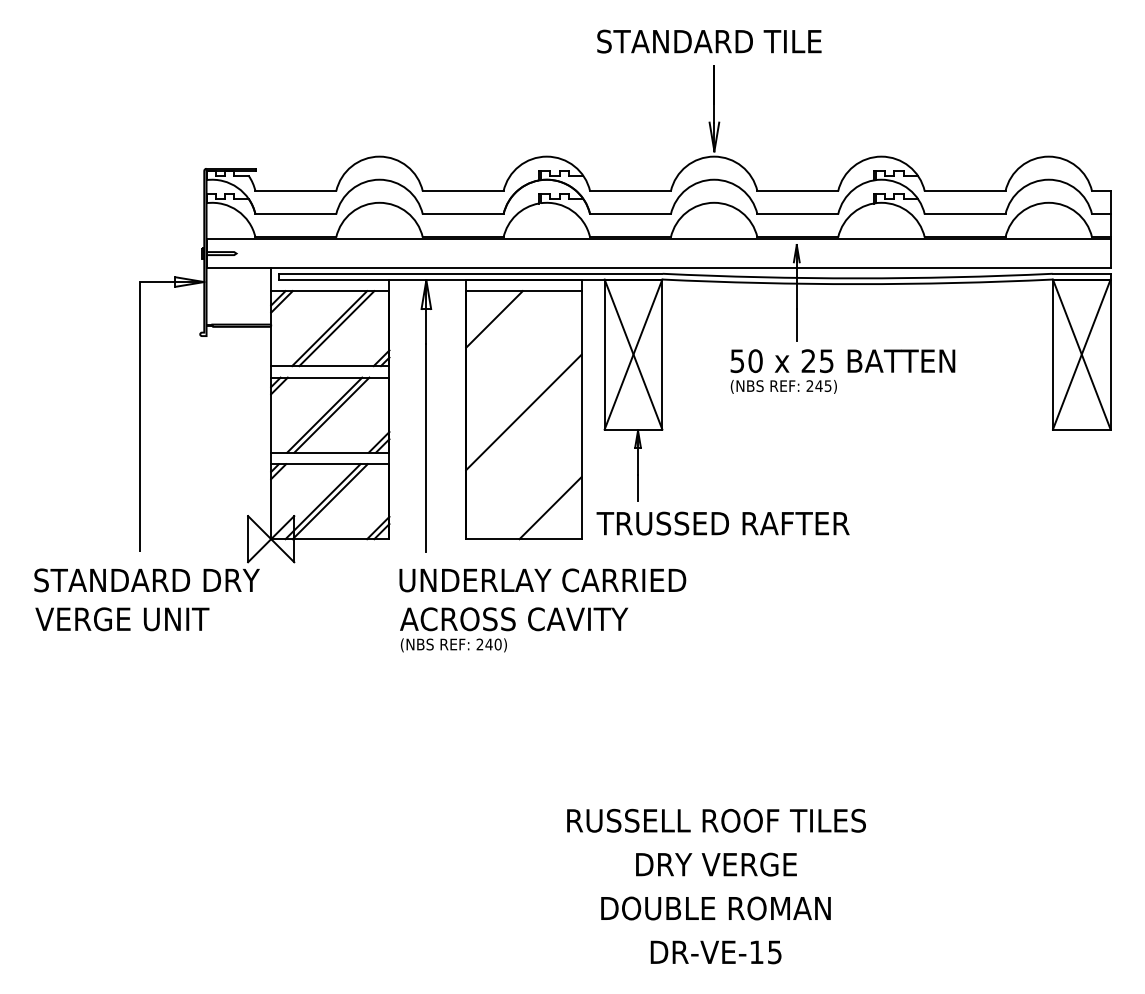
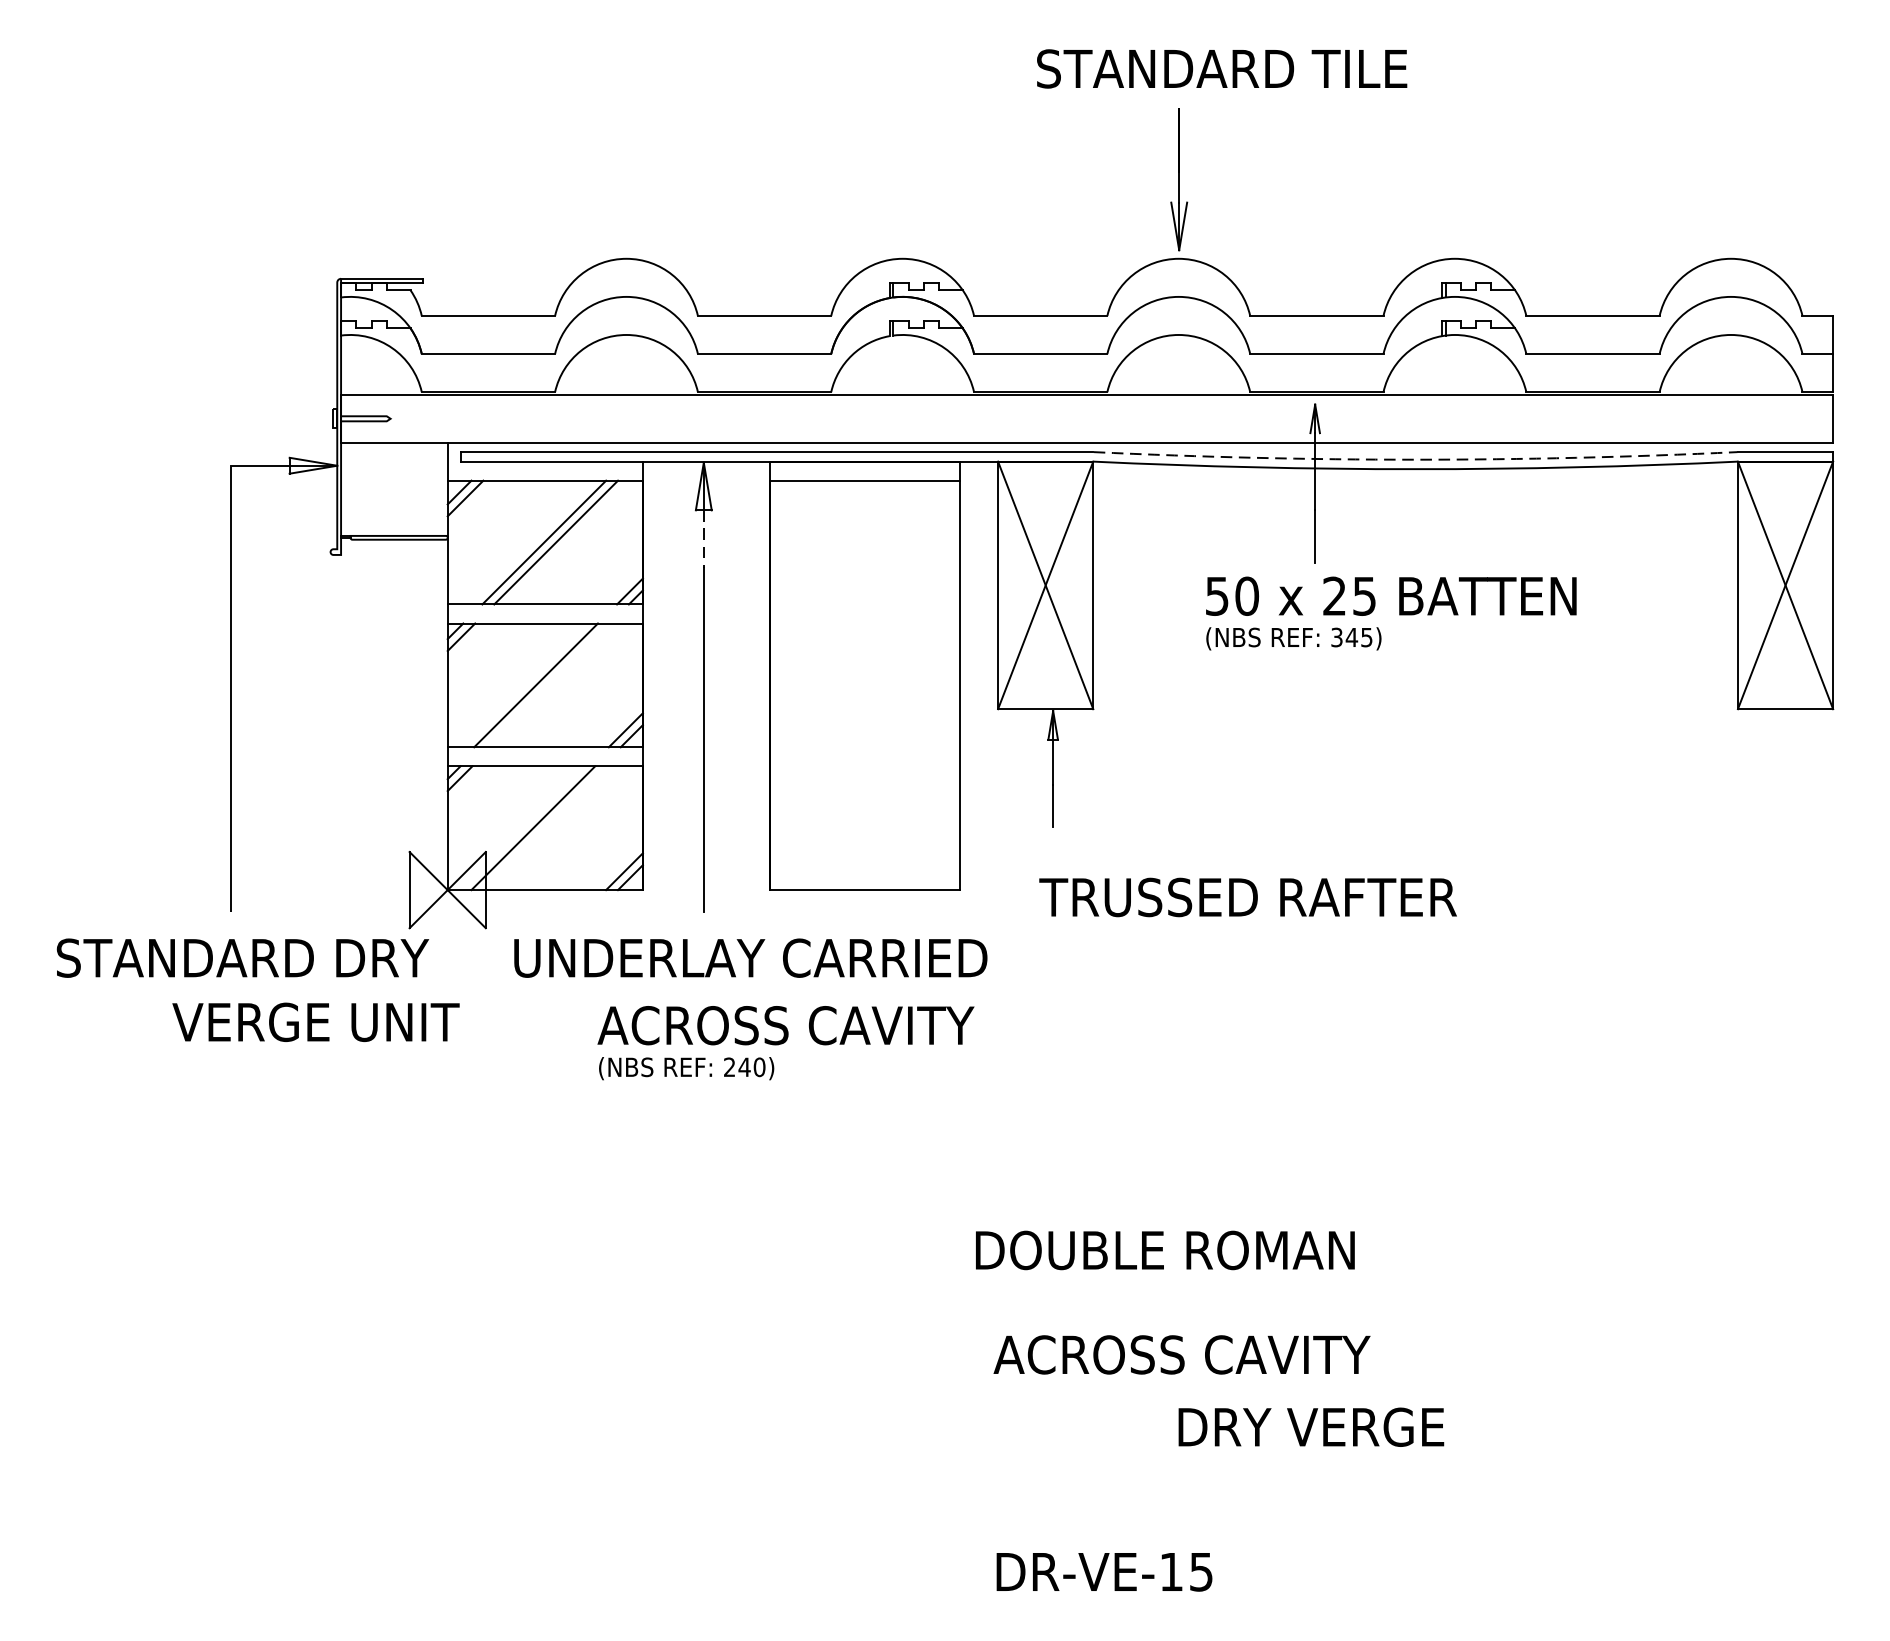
text: (709, 41) -> (1222, 68), moved
arc: (857, 278) -> (1415, 459), solid -> dashed
line: (494, 319) -> (816, 527), removed
line: (426, 326) -> (704, 539), solid -> dashed
text: (809, 386) -> (1336, 638), 245) -> 345)
line: (523, 412) -> (864, 681), removed
line: (331, 414) -> (547, 684), removed
line: (329, 501) -> (543, 827), removed
line: (550, 508) -> (908, 839), removed
text: (722, 523) -> (1247, 897), moved
text: (542, 580) -> (750, 958), moved
text: (122, 619) -> (316, 1022), moved
text: (513, 629) -> (784, 1042), moved
text: (716, 820) -> (1182, 1354), RUSSELL ROOF TILES -> ACROSS CAVITY
text: (716, 864) -> (1311, 1427), moved
text: (715, 908) -> (1164, 1250), moved
text: (715, 952) -> (1103, 1572), moved

